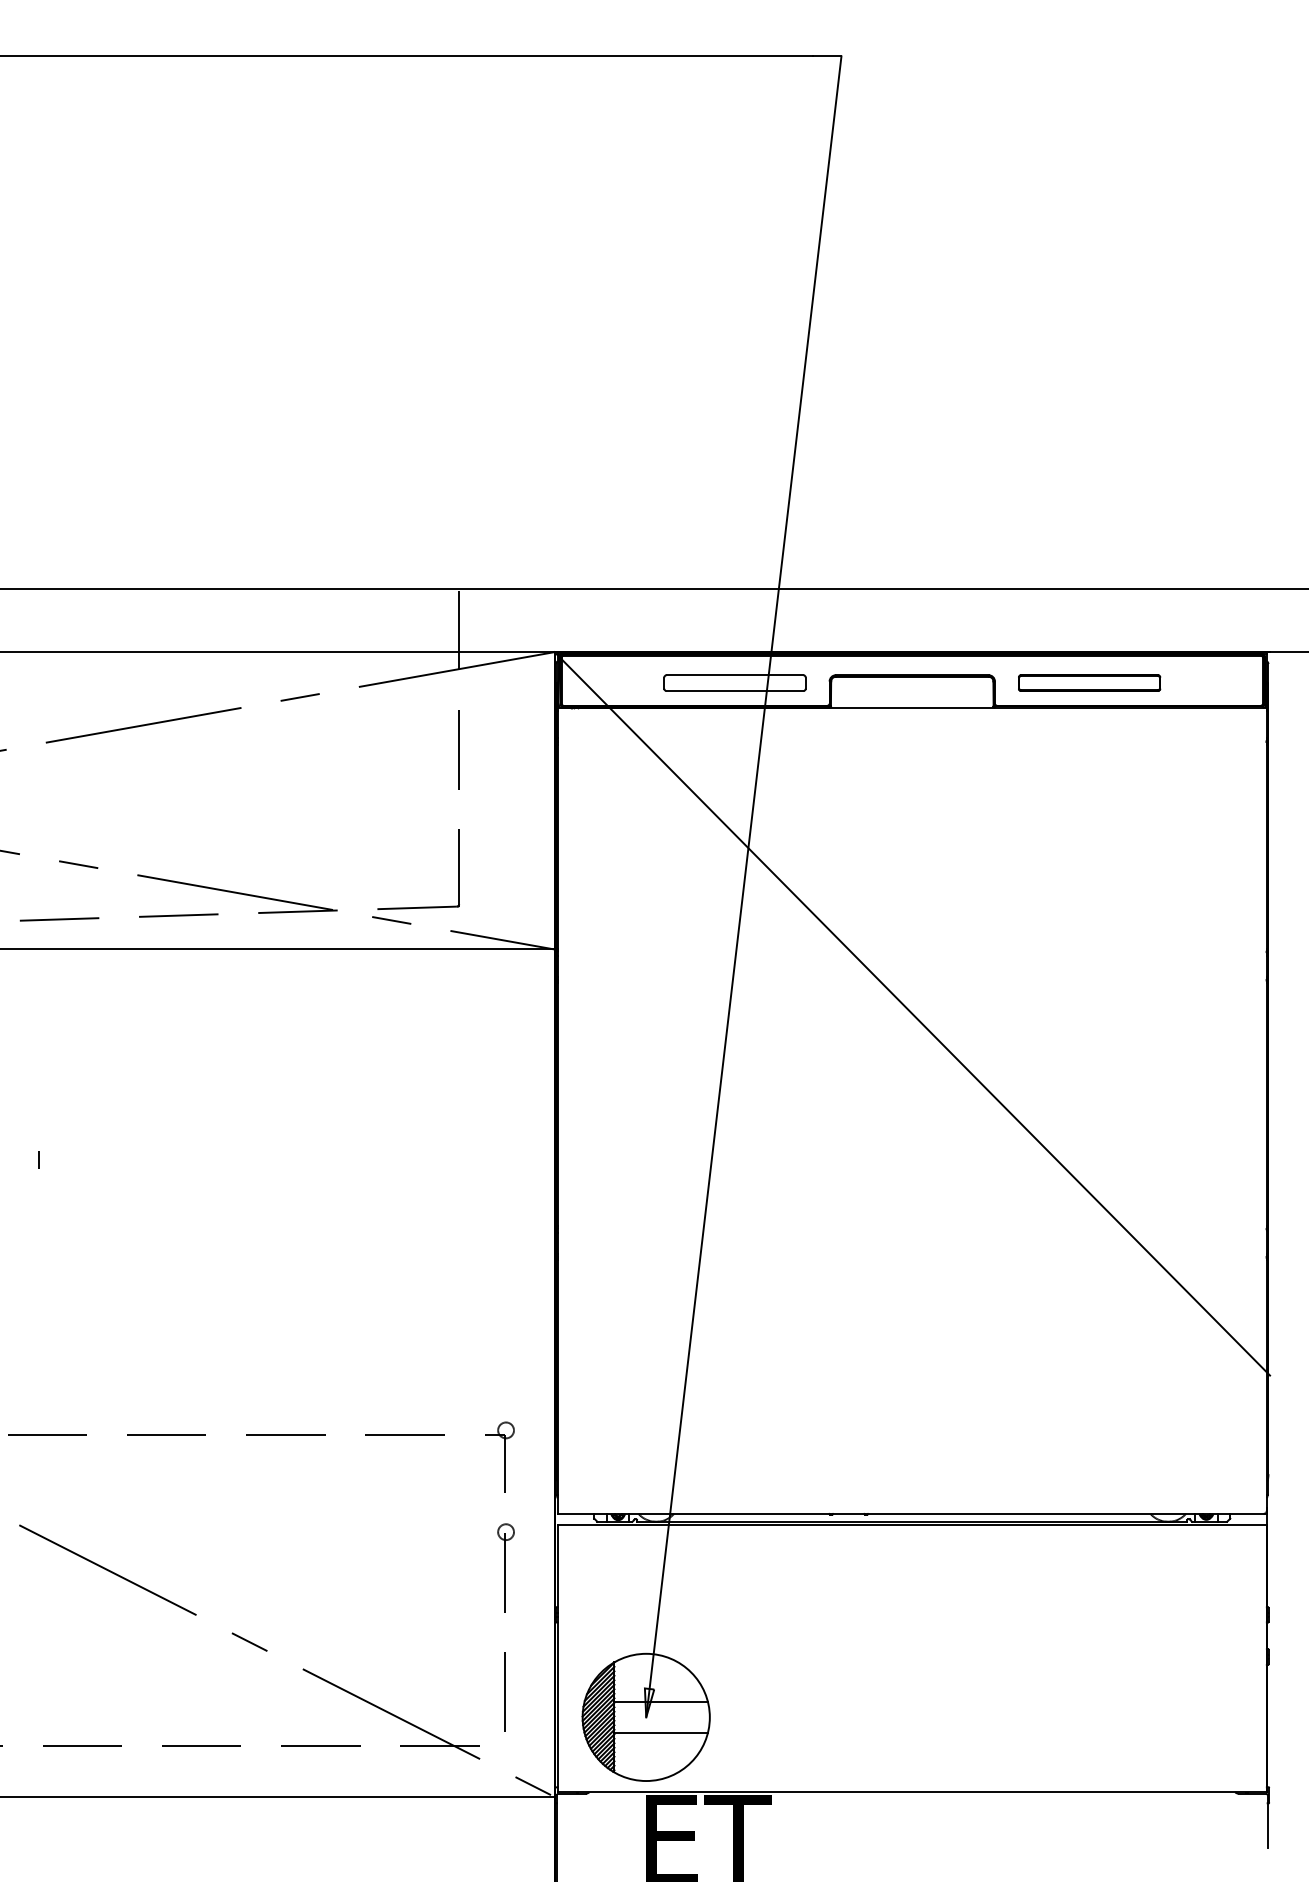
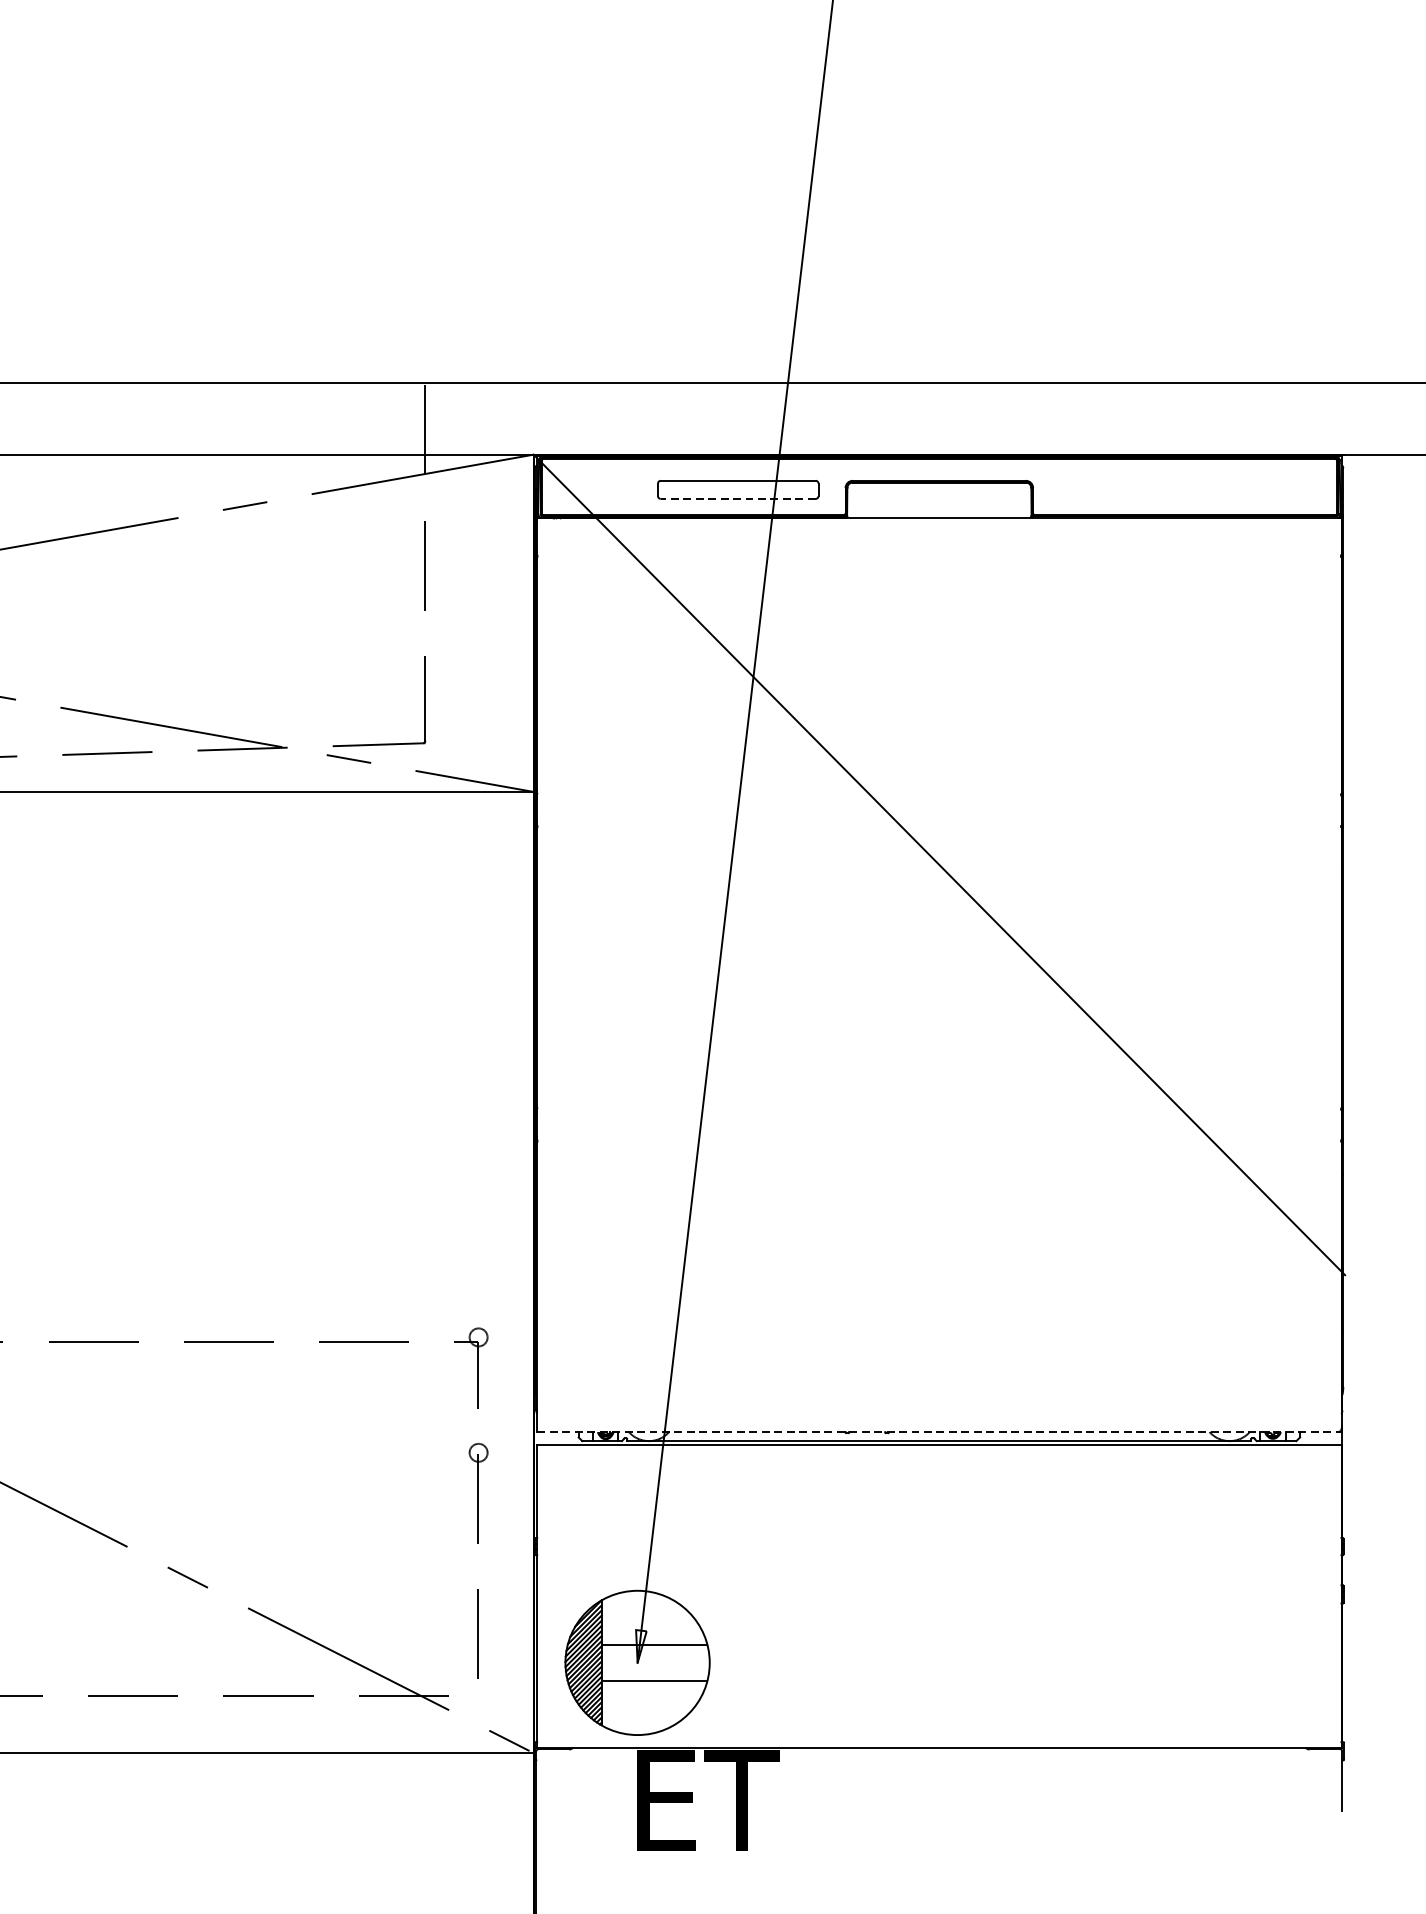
part: (1089, 682) -> (1140, 489), removed
line: (734, 691) -> (737, 499), solid -> dashed
line: (912, 1513) -> (939, 1431), solid -> dashed

